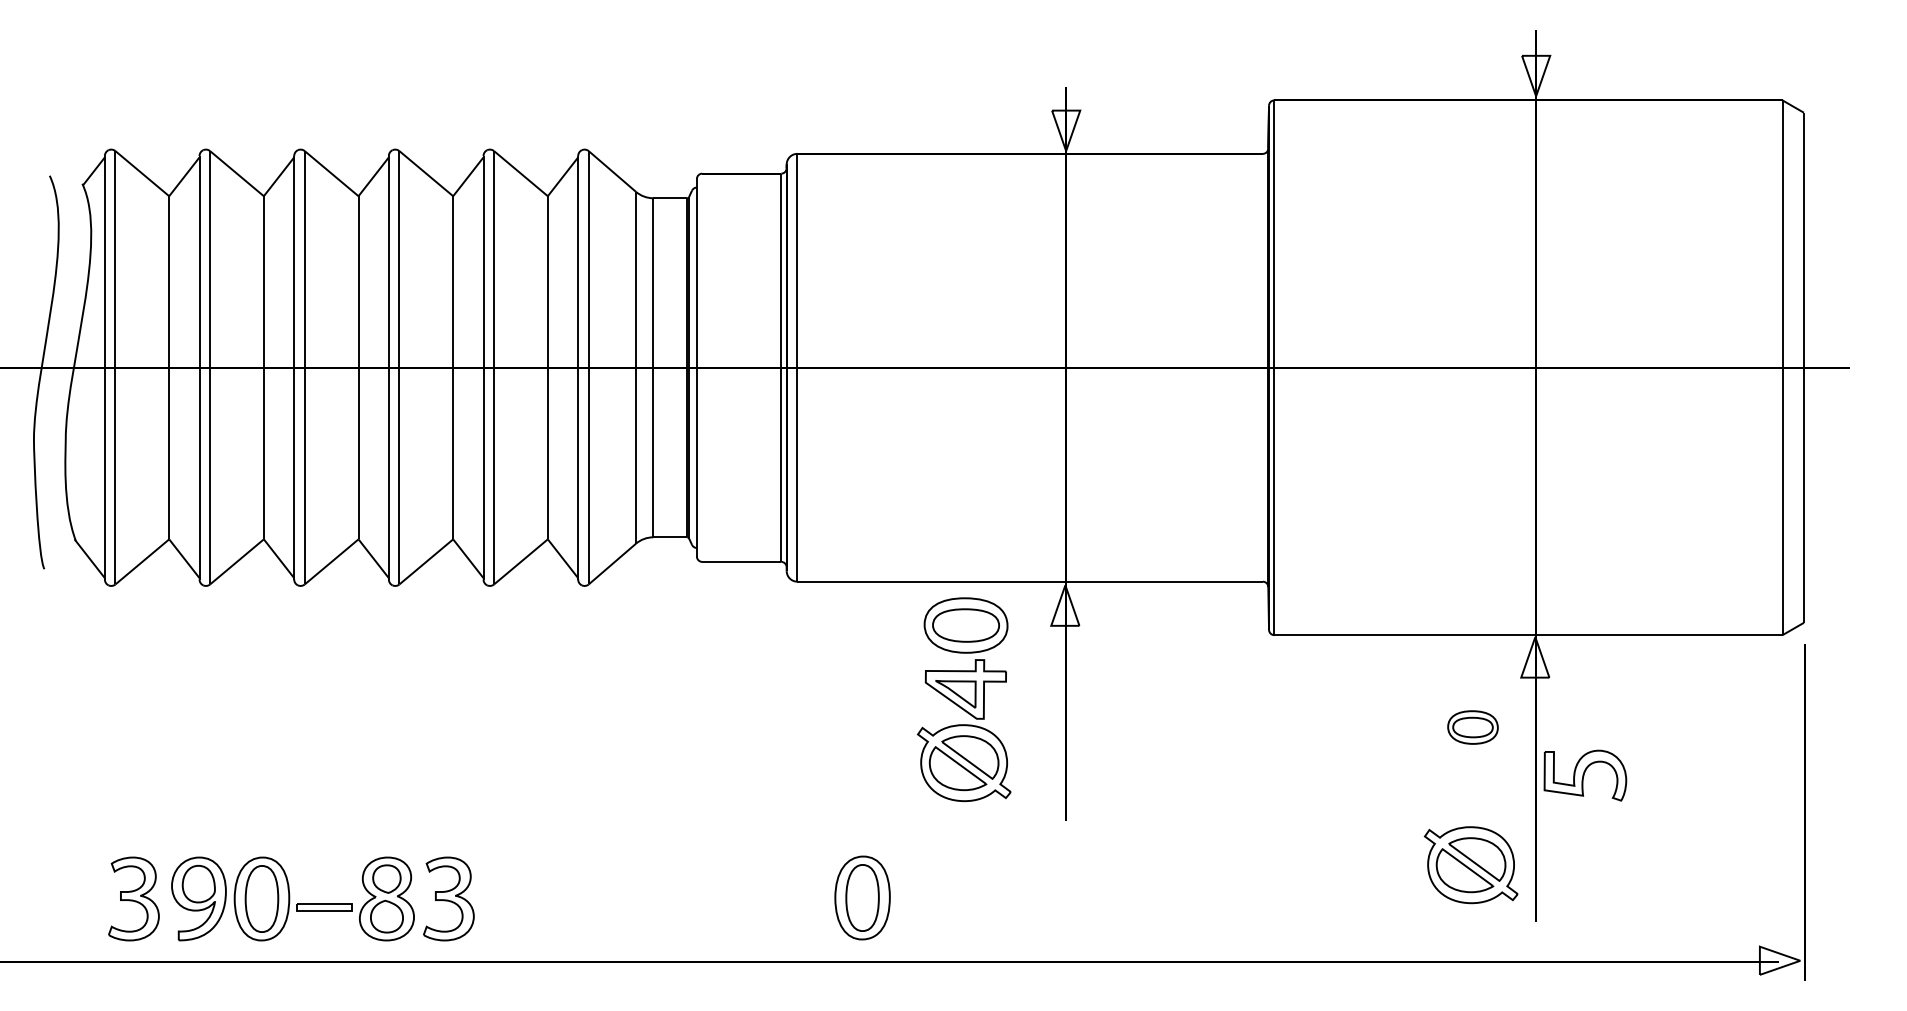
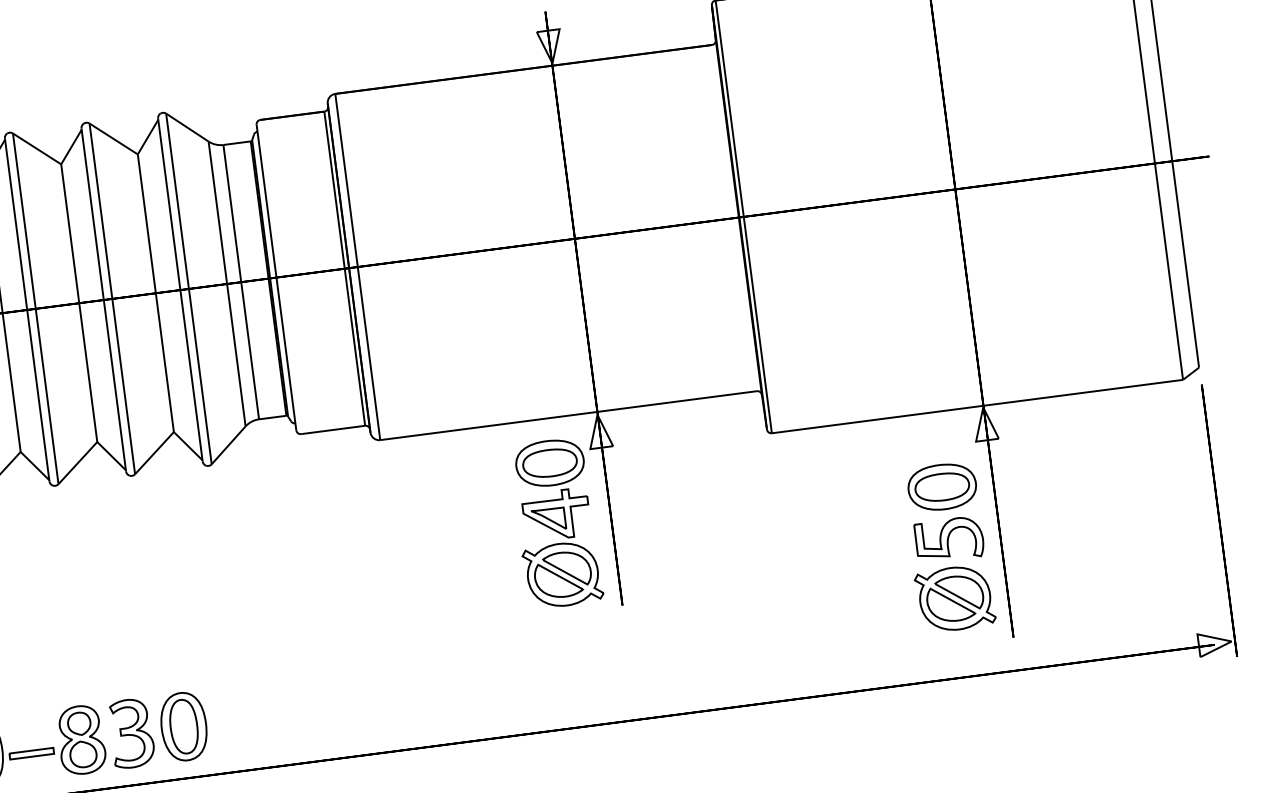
part: (964, 699) -> (556, 523), moved
part: (1472, 727) -> (941, 487), size x1.67
part: (1585, 775) -> (949, 539), moved
part: (862, 897) -> (183, 726), moved

